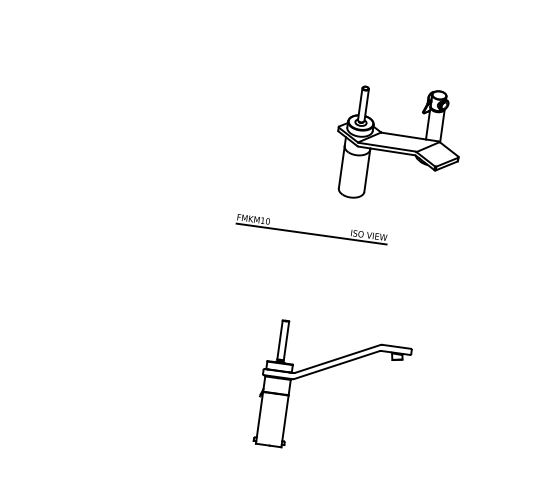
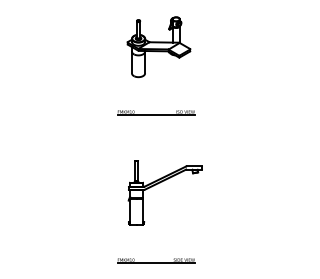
part: (397, 145) -> (158, 47), moved
part: (312, 228) -> (156, 112), moved

